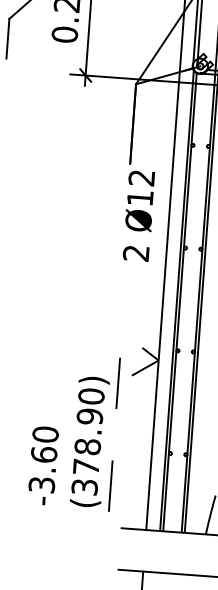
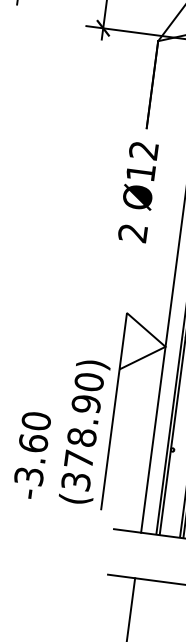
text: (138, 215) -> (137, 191), moved
line: (118, 373) -> (120, 358), dashed -> solid

